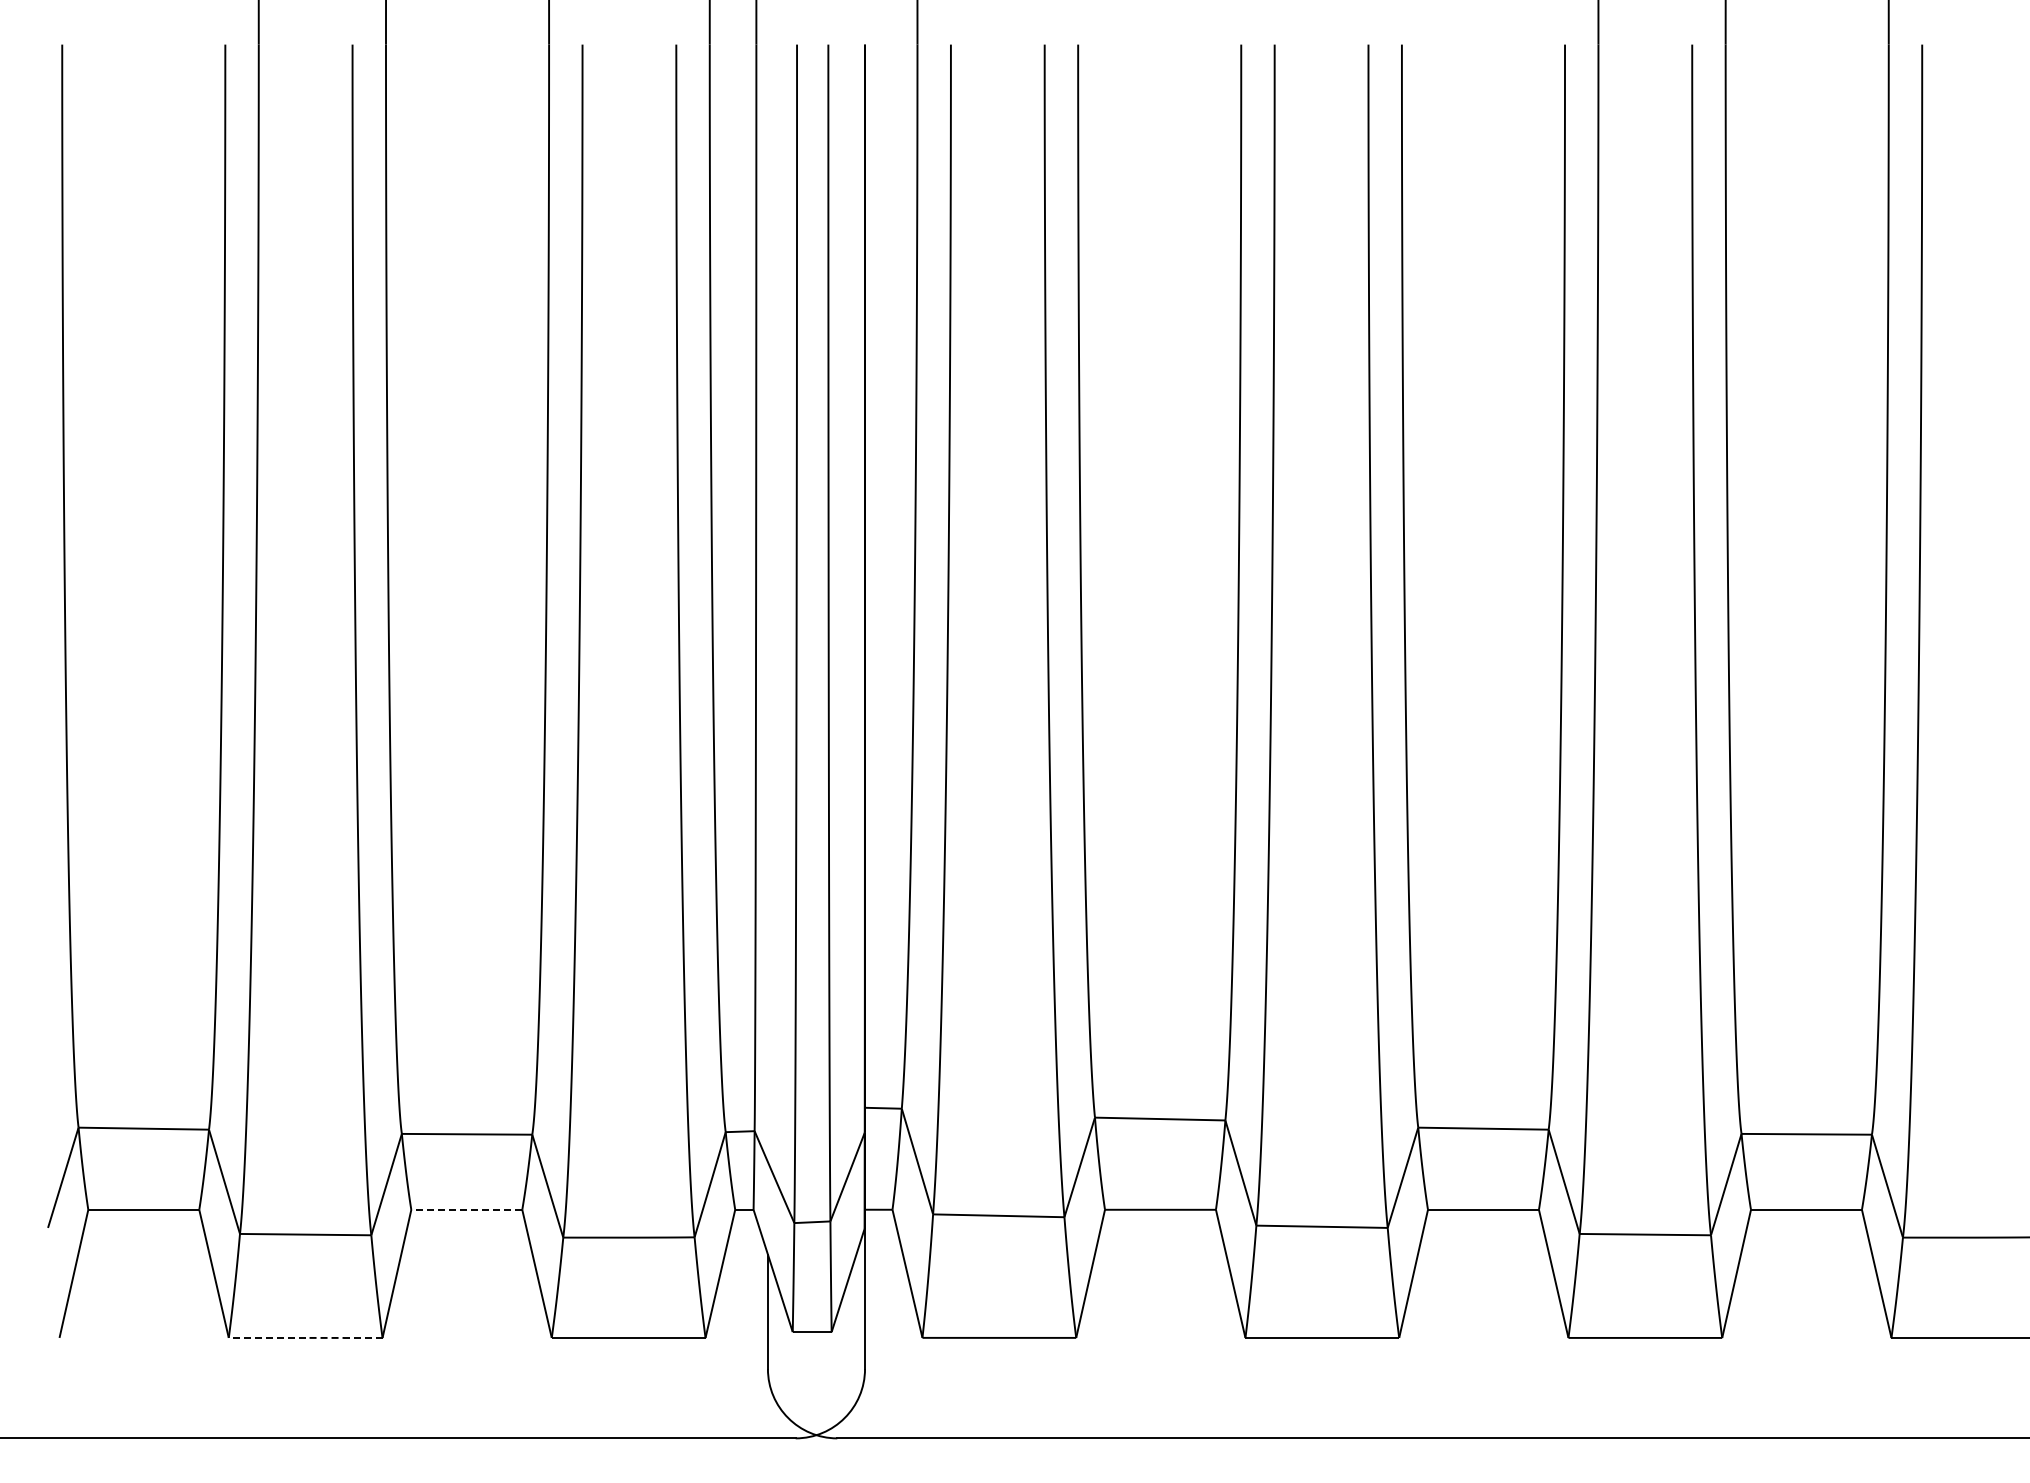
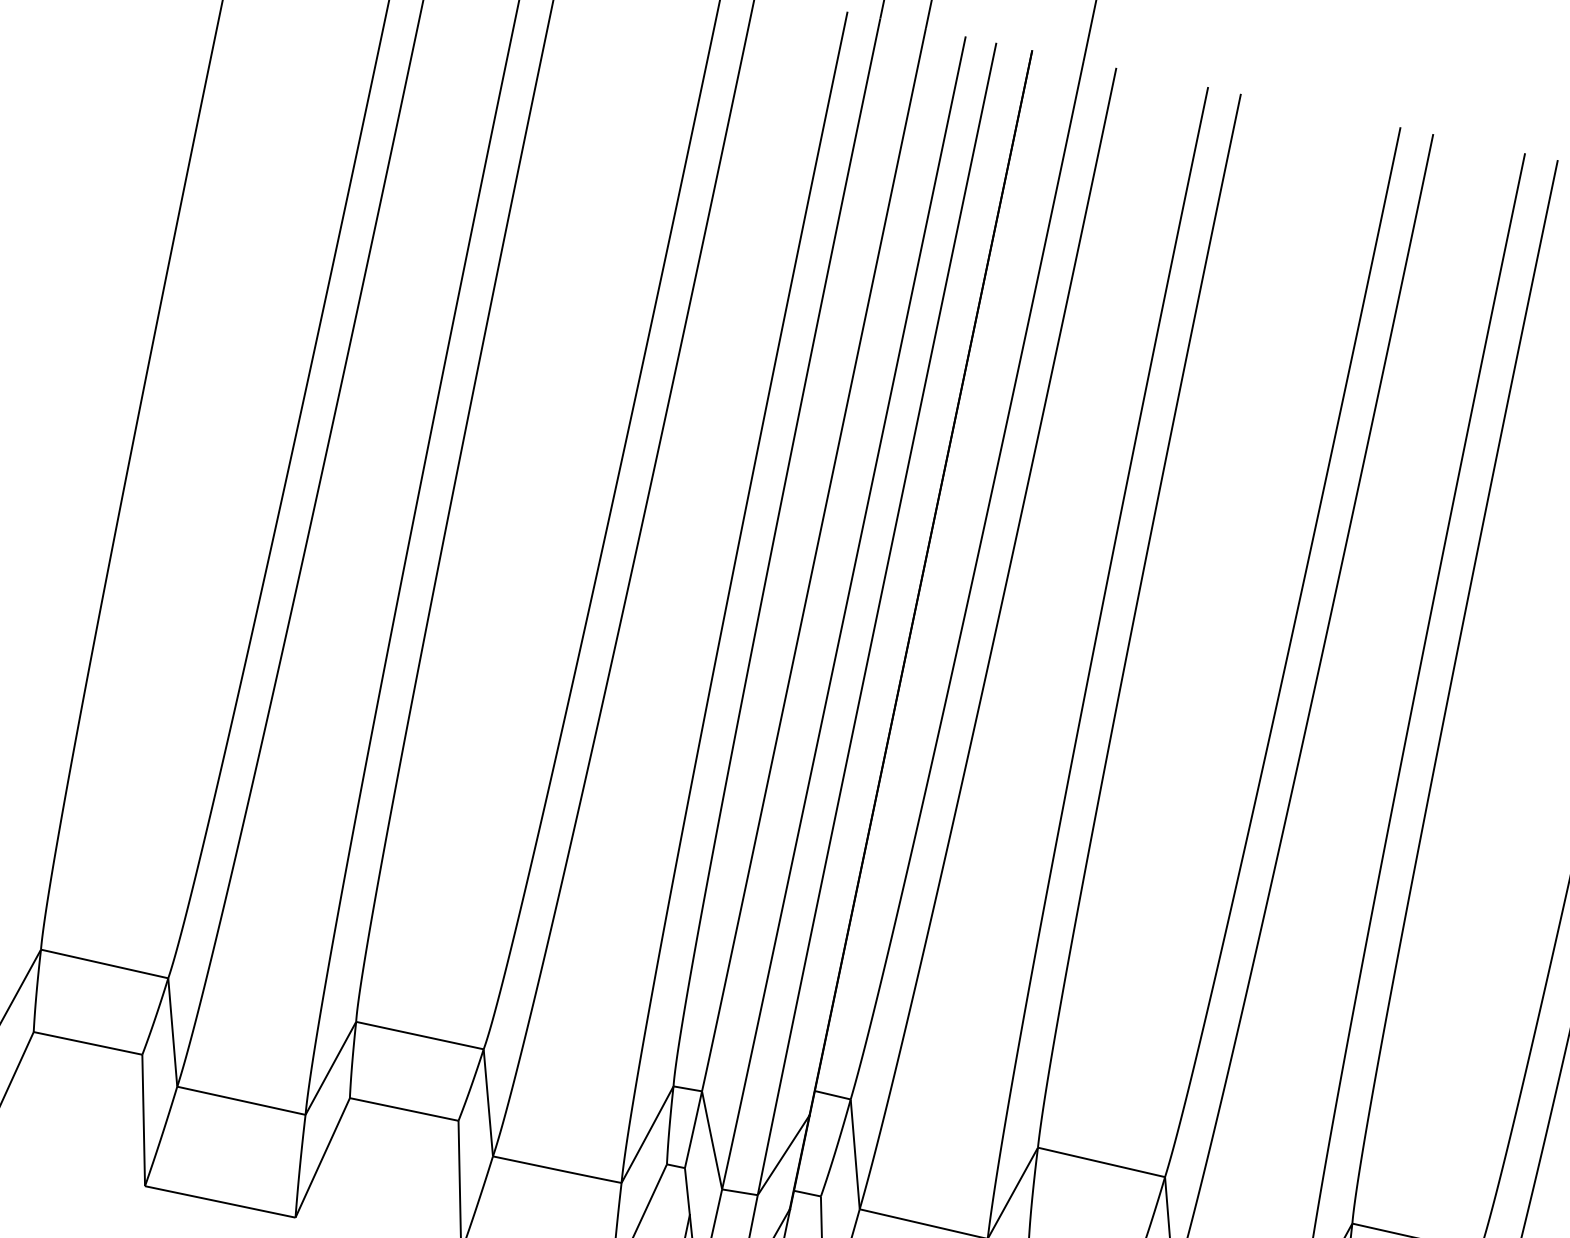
line: (466, 1209) -> (403, 1109), dashed -> solid
line: (305, 1337) -> (220, 1201), dashed -> solid

